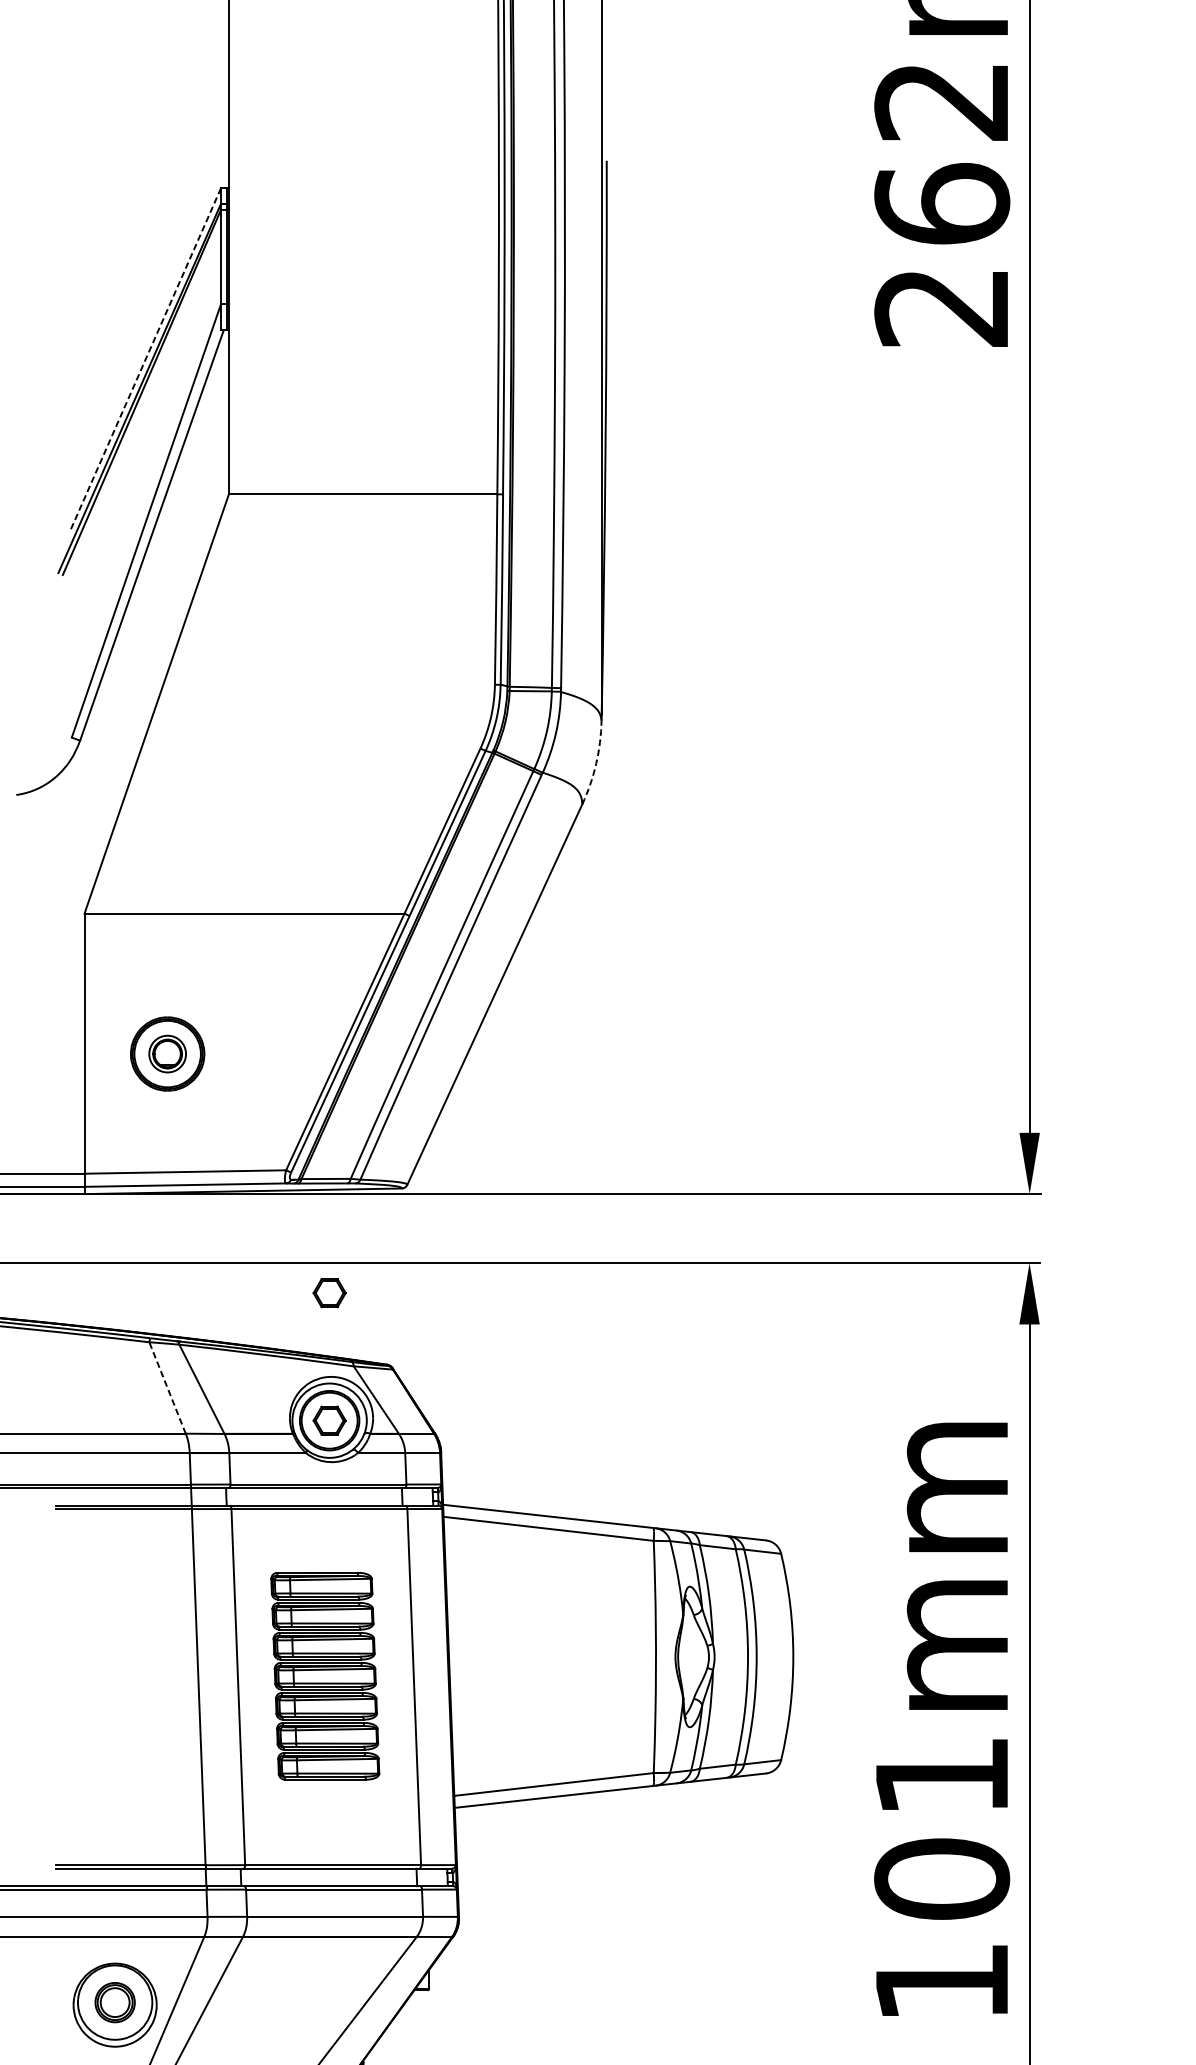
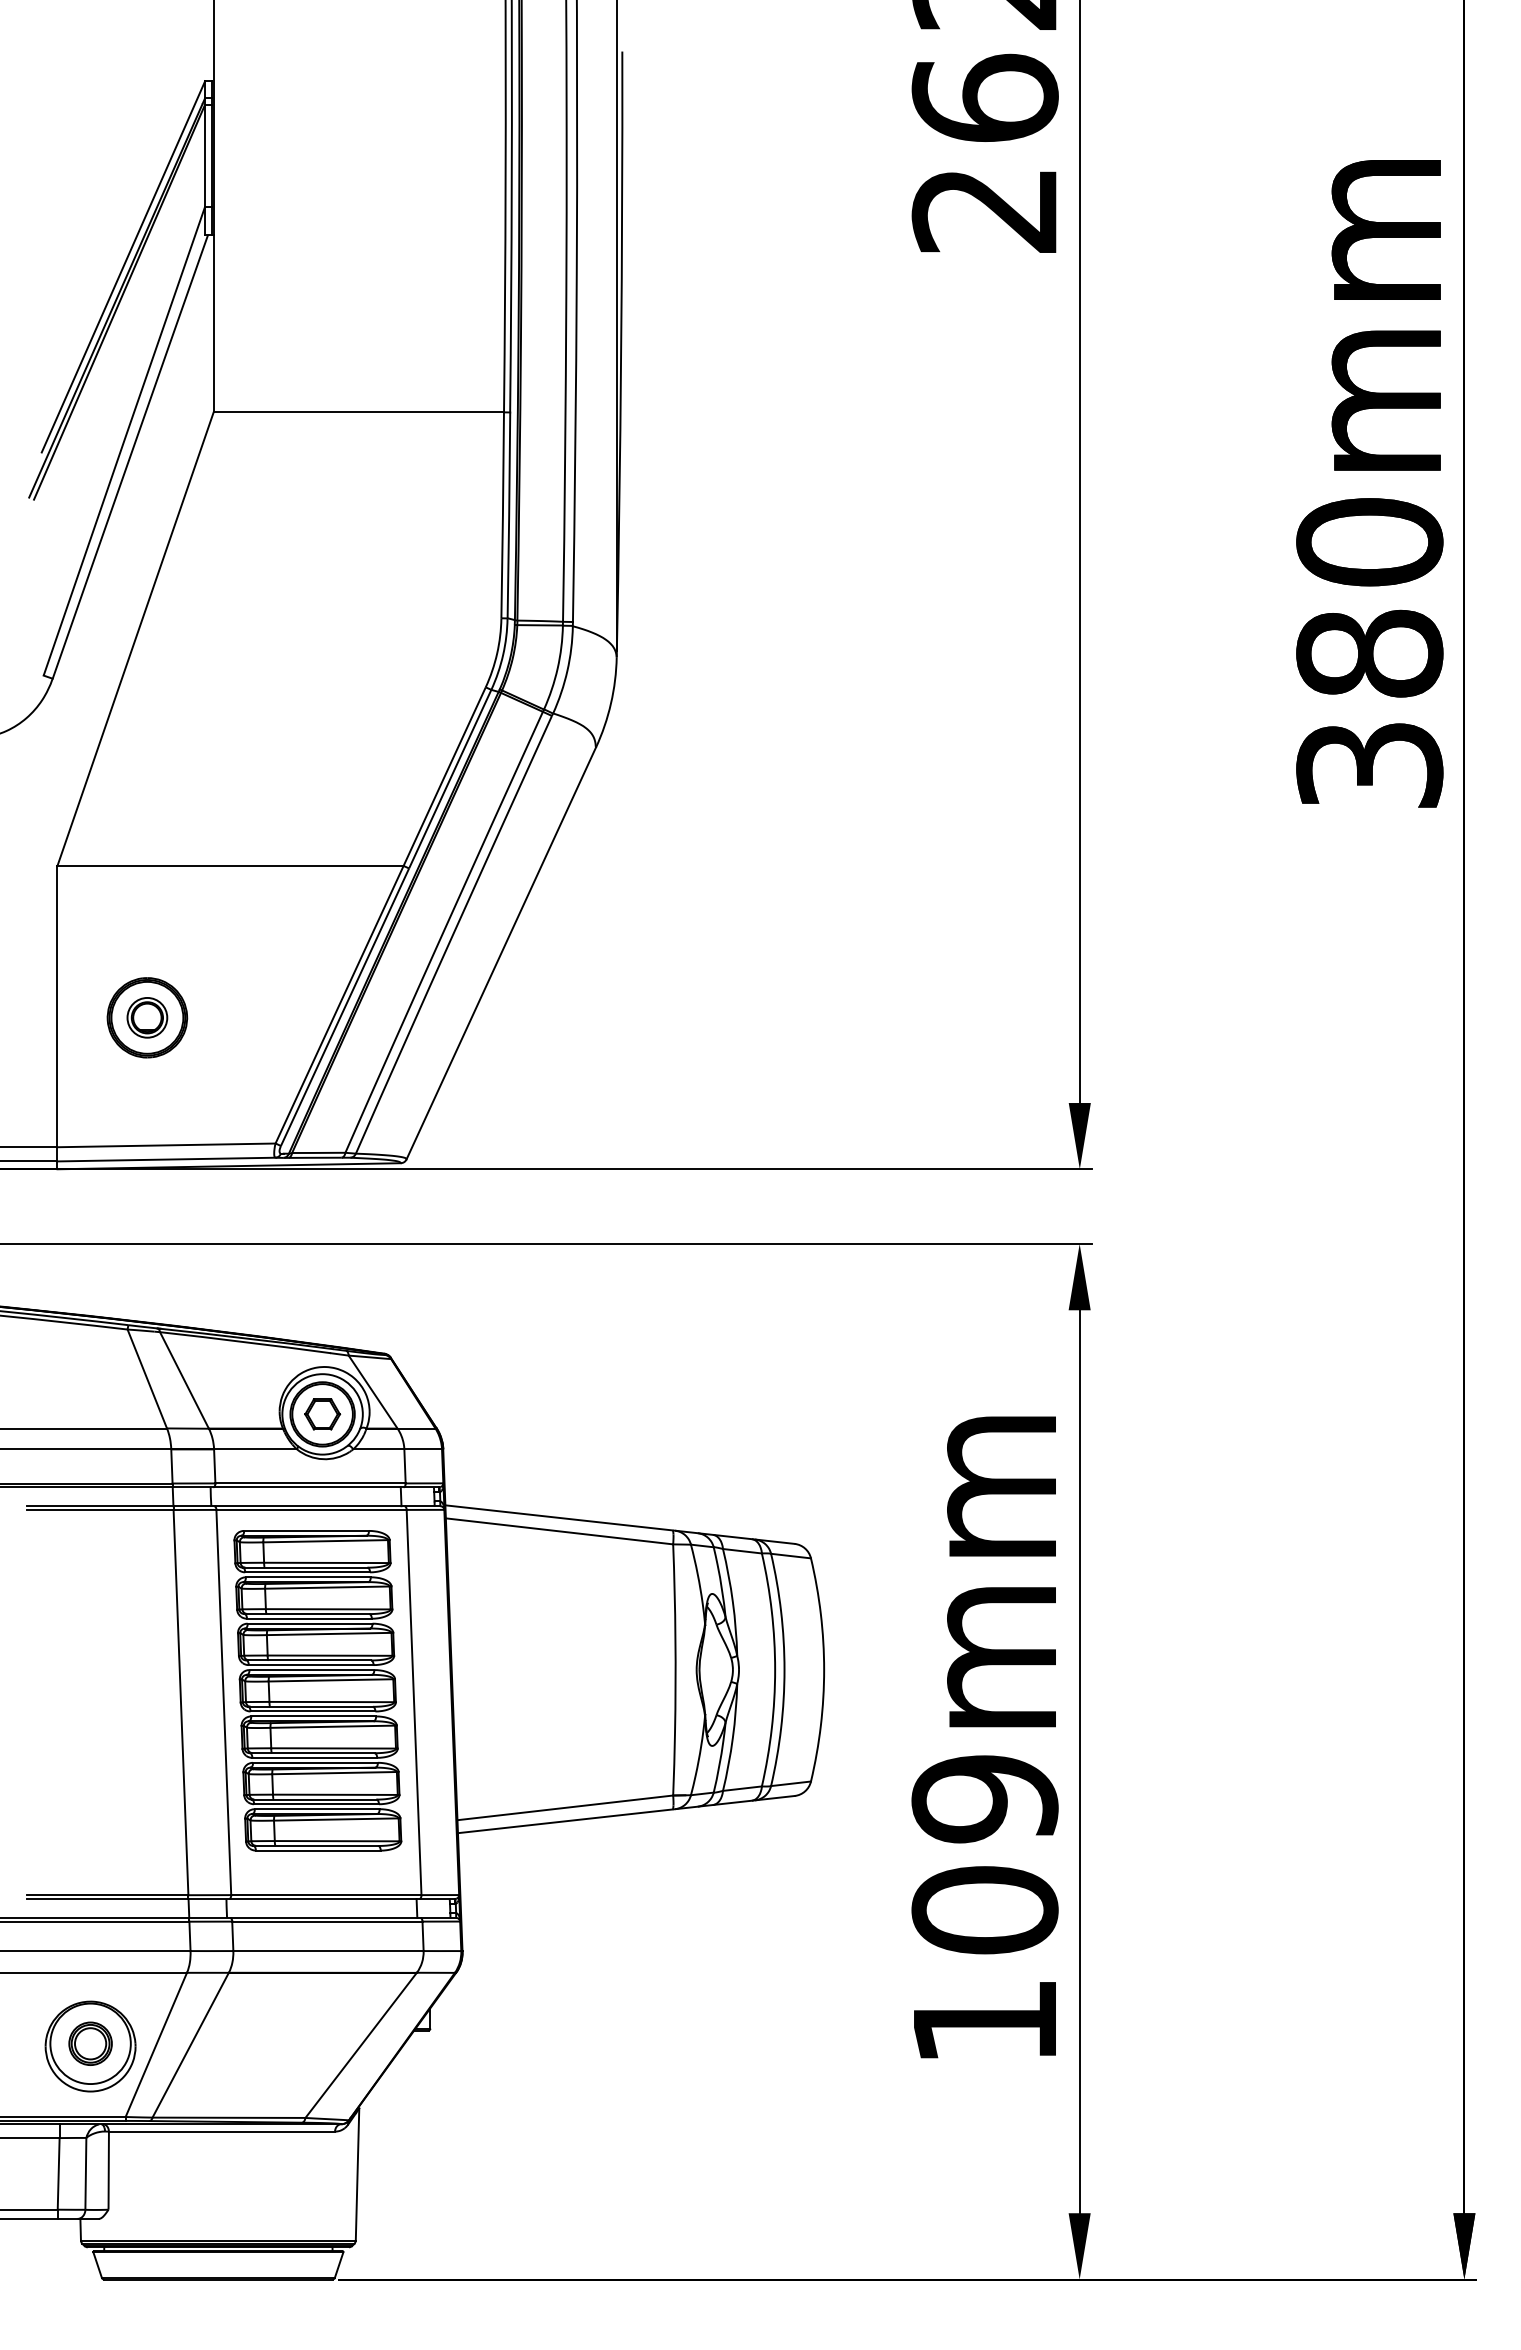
line: (145, 359) -> (123, 266), dashed -> solid
arc: (596, 763) -> (611, 703), dashed -> solid
part: (329, 1293) -> (322, 1276), removed
line: (167, 1387) -> (147, 1378), dashed -> solid
part: (324, 1675) -> (317, 1690), size x1.43
text: (941, 1776) -> (984, 1799), 101mm -> 109mm

